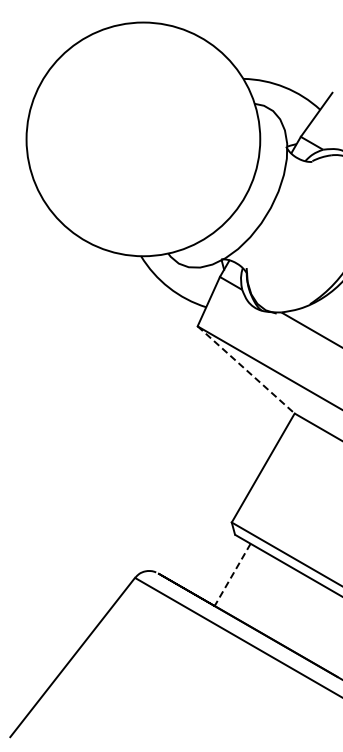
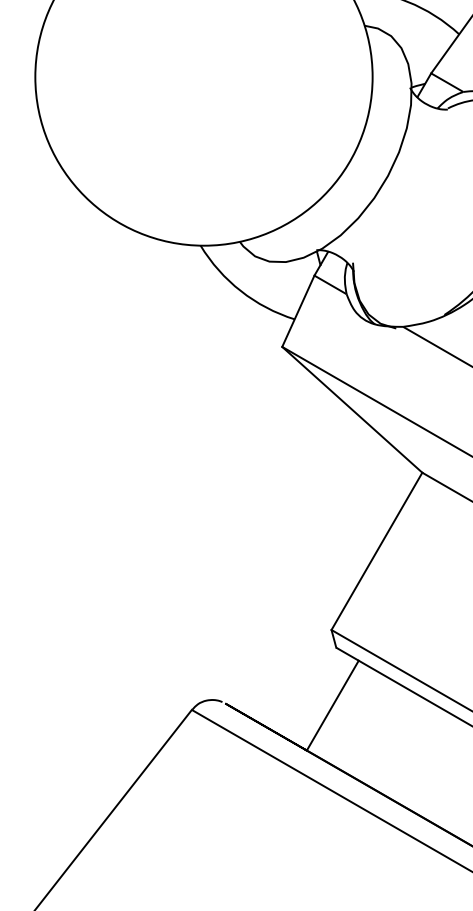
line: (246, 370) -> (352, 410), dashed -> solid
line: (232, 574) -> (332, 705), dashed -> solid

